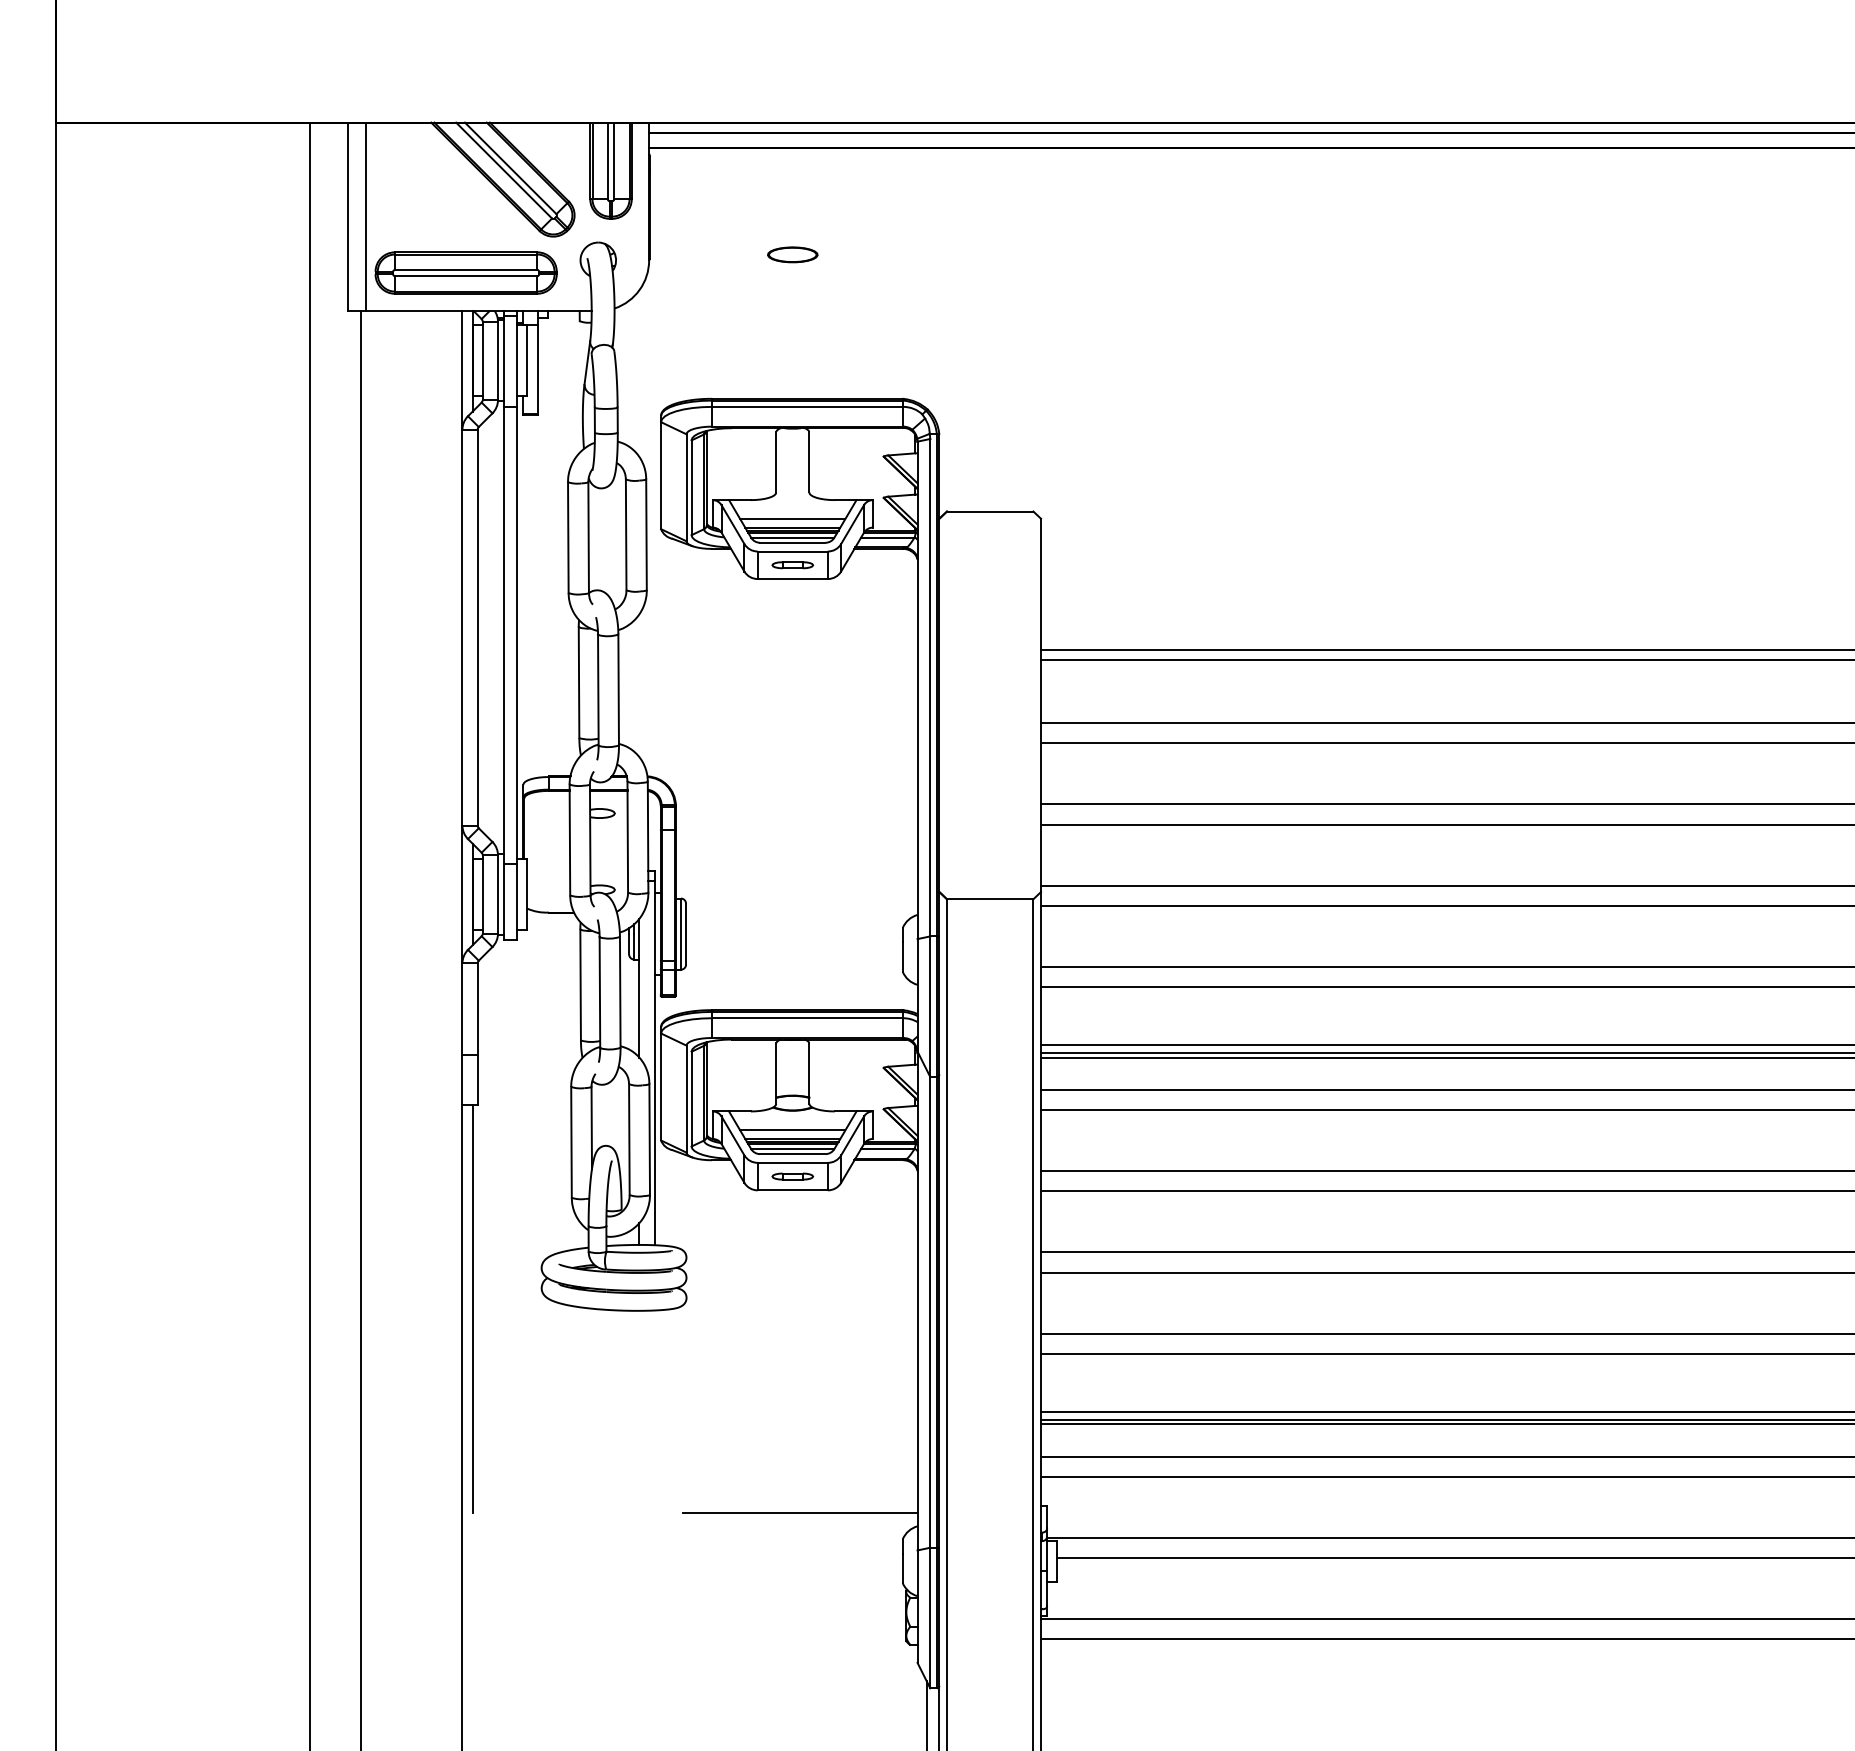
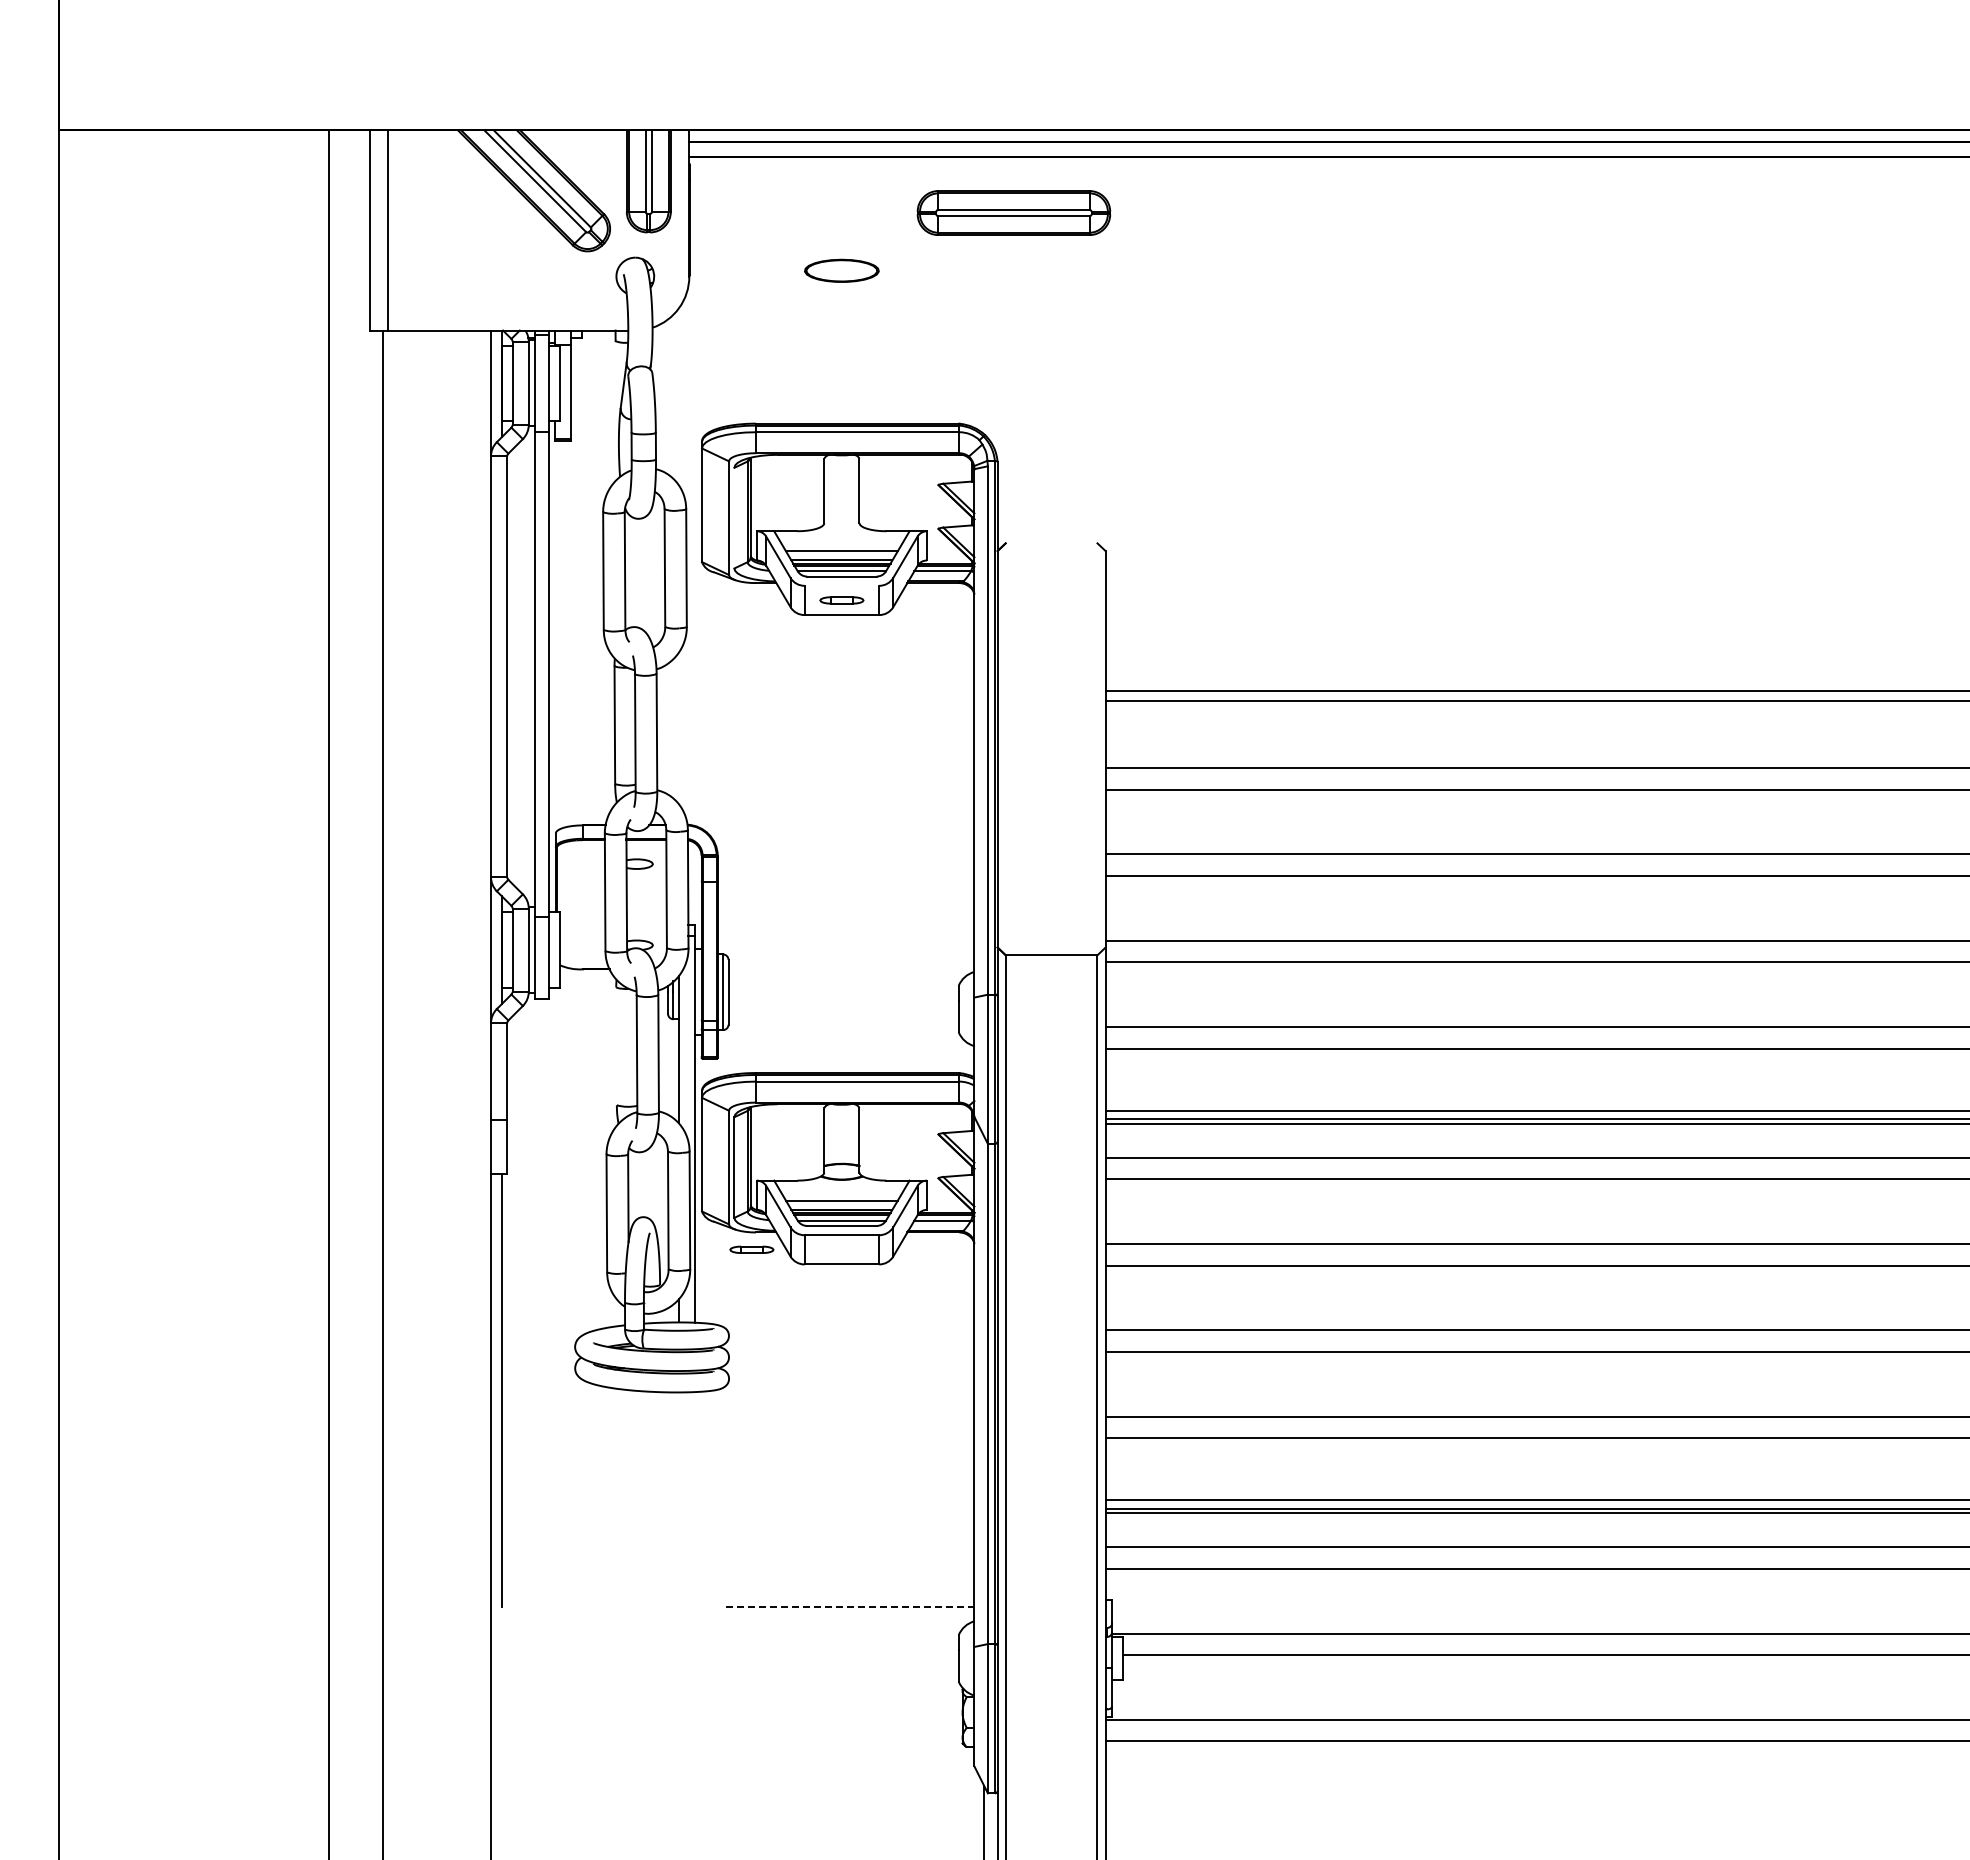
part: (792, 254) -> (841, 270), size x1.4
part: (465, 272) -> (1013, 212), moved
line: (691, 487) -> (734, 517), removed
line: (990, 511) -> (1051, 543), removed
line: (792, 551) -> (841, 585), removed
line: (580, 985) -> (616, 1046), removed
part: (792, 1176) -> (751, 1249), moved
line: (800, 1512) -> (850, 1606), solid -> dashed

